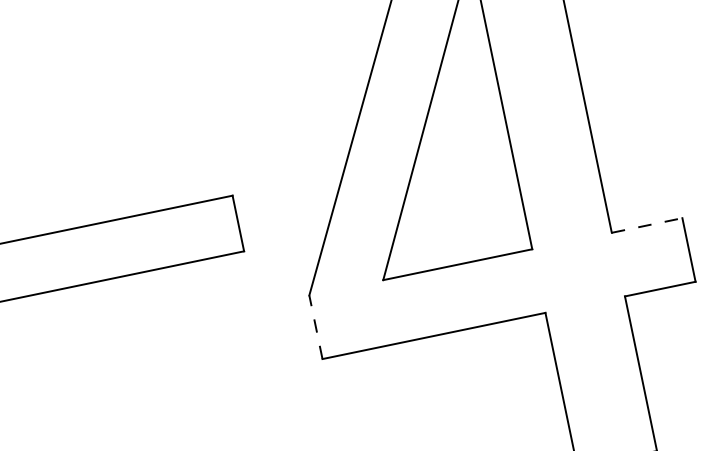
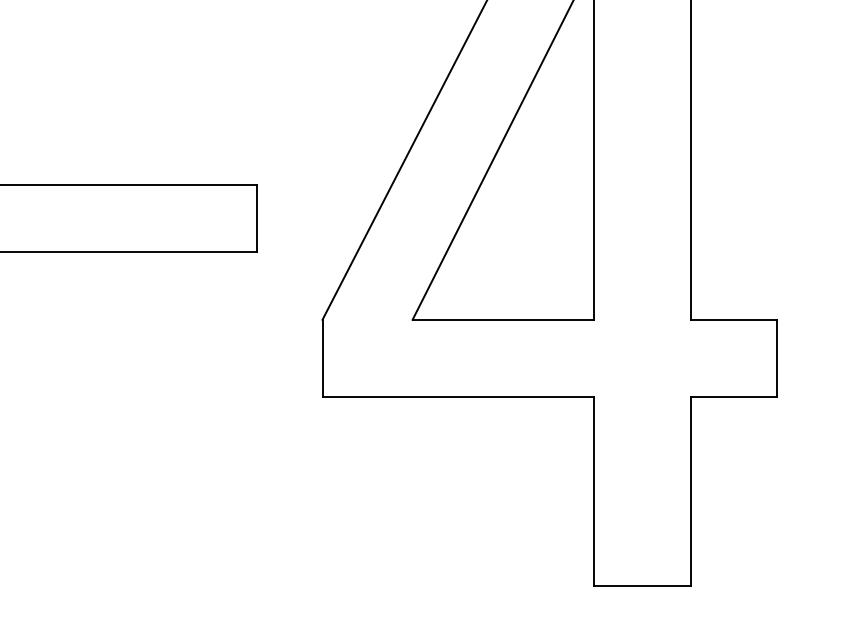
line: (647, 225) -> (734, 319), dashed -> solid
line: (315, 327) -> (322, 358), dashed -> solid

